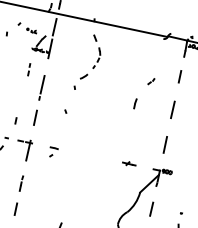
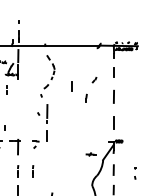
line: (118, 83) -> (71, 86), added
line: (39, 99) -> (47, 122), moved
part: (128, 163) -> (90, 154), moved
line: (42, 188) -> (33, 171), added

